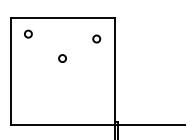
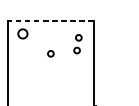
line: (62, 17) -> (50, 20), solid -> dashed
circle: (28, 33) -> (23, 33), size x1.6
circle: (94, 54) -> (77, 50), added

